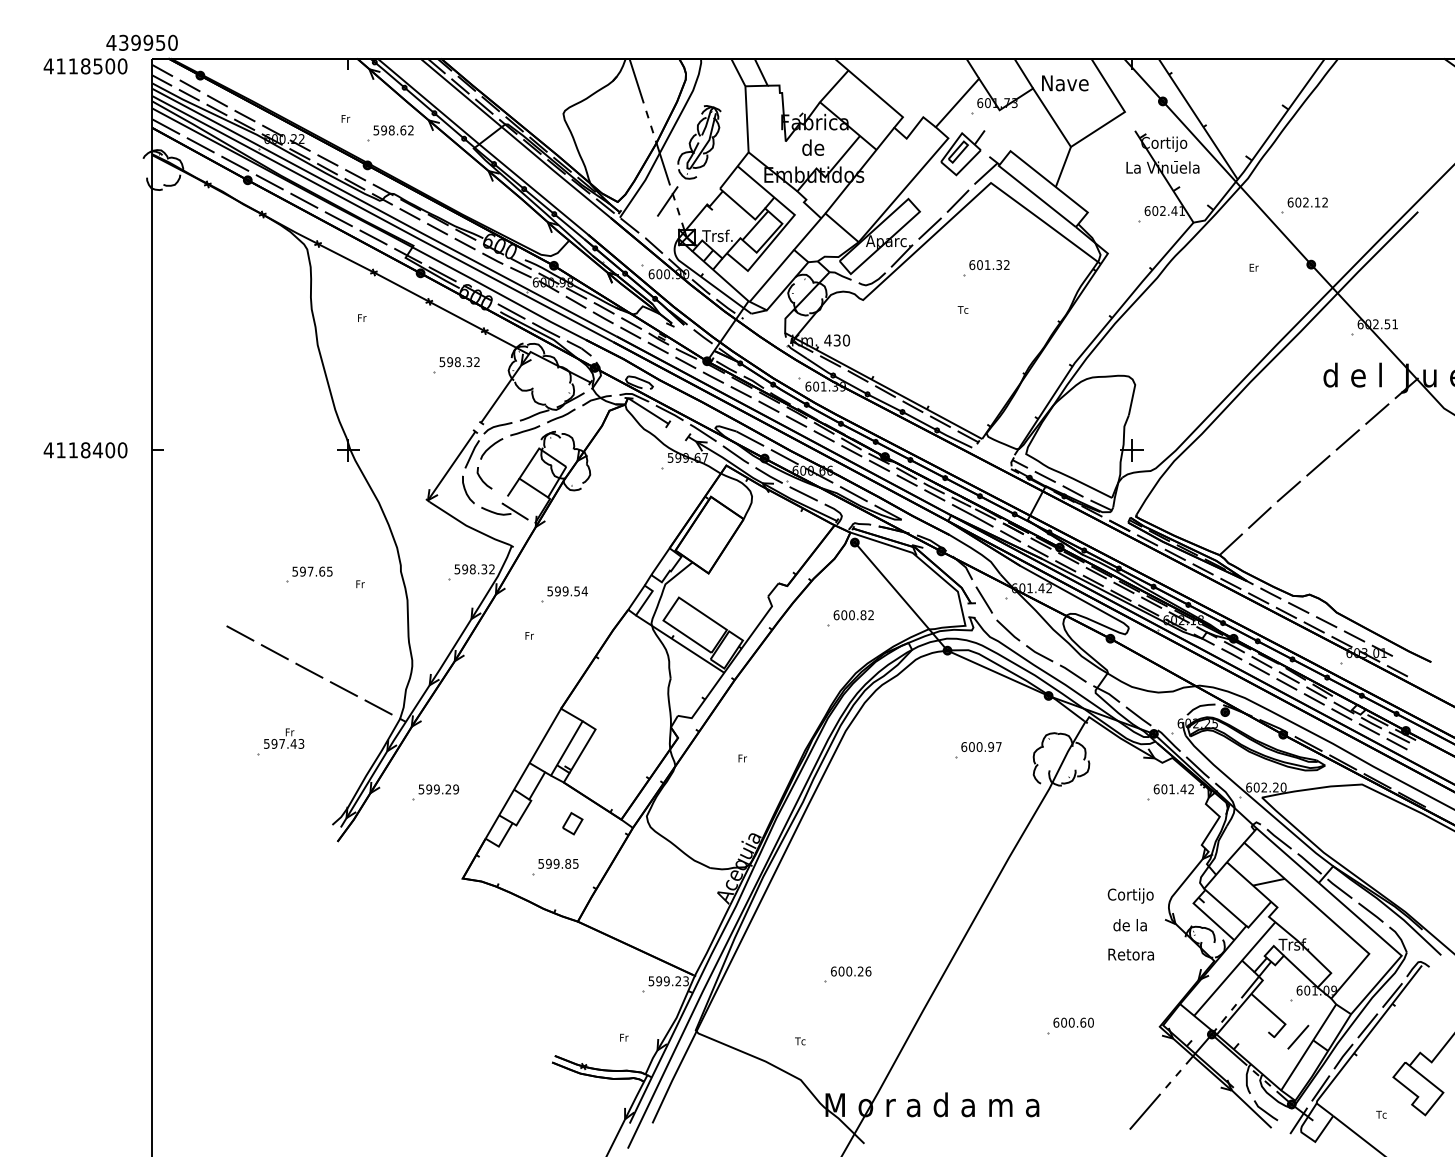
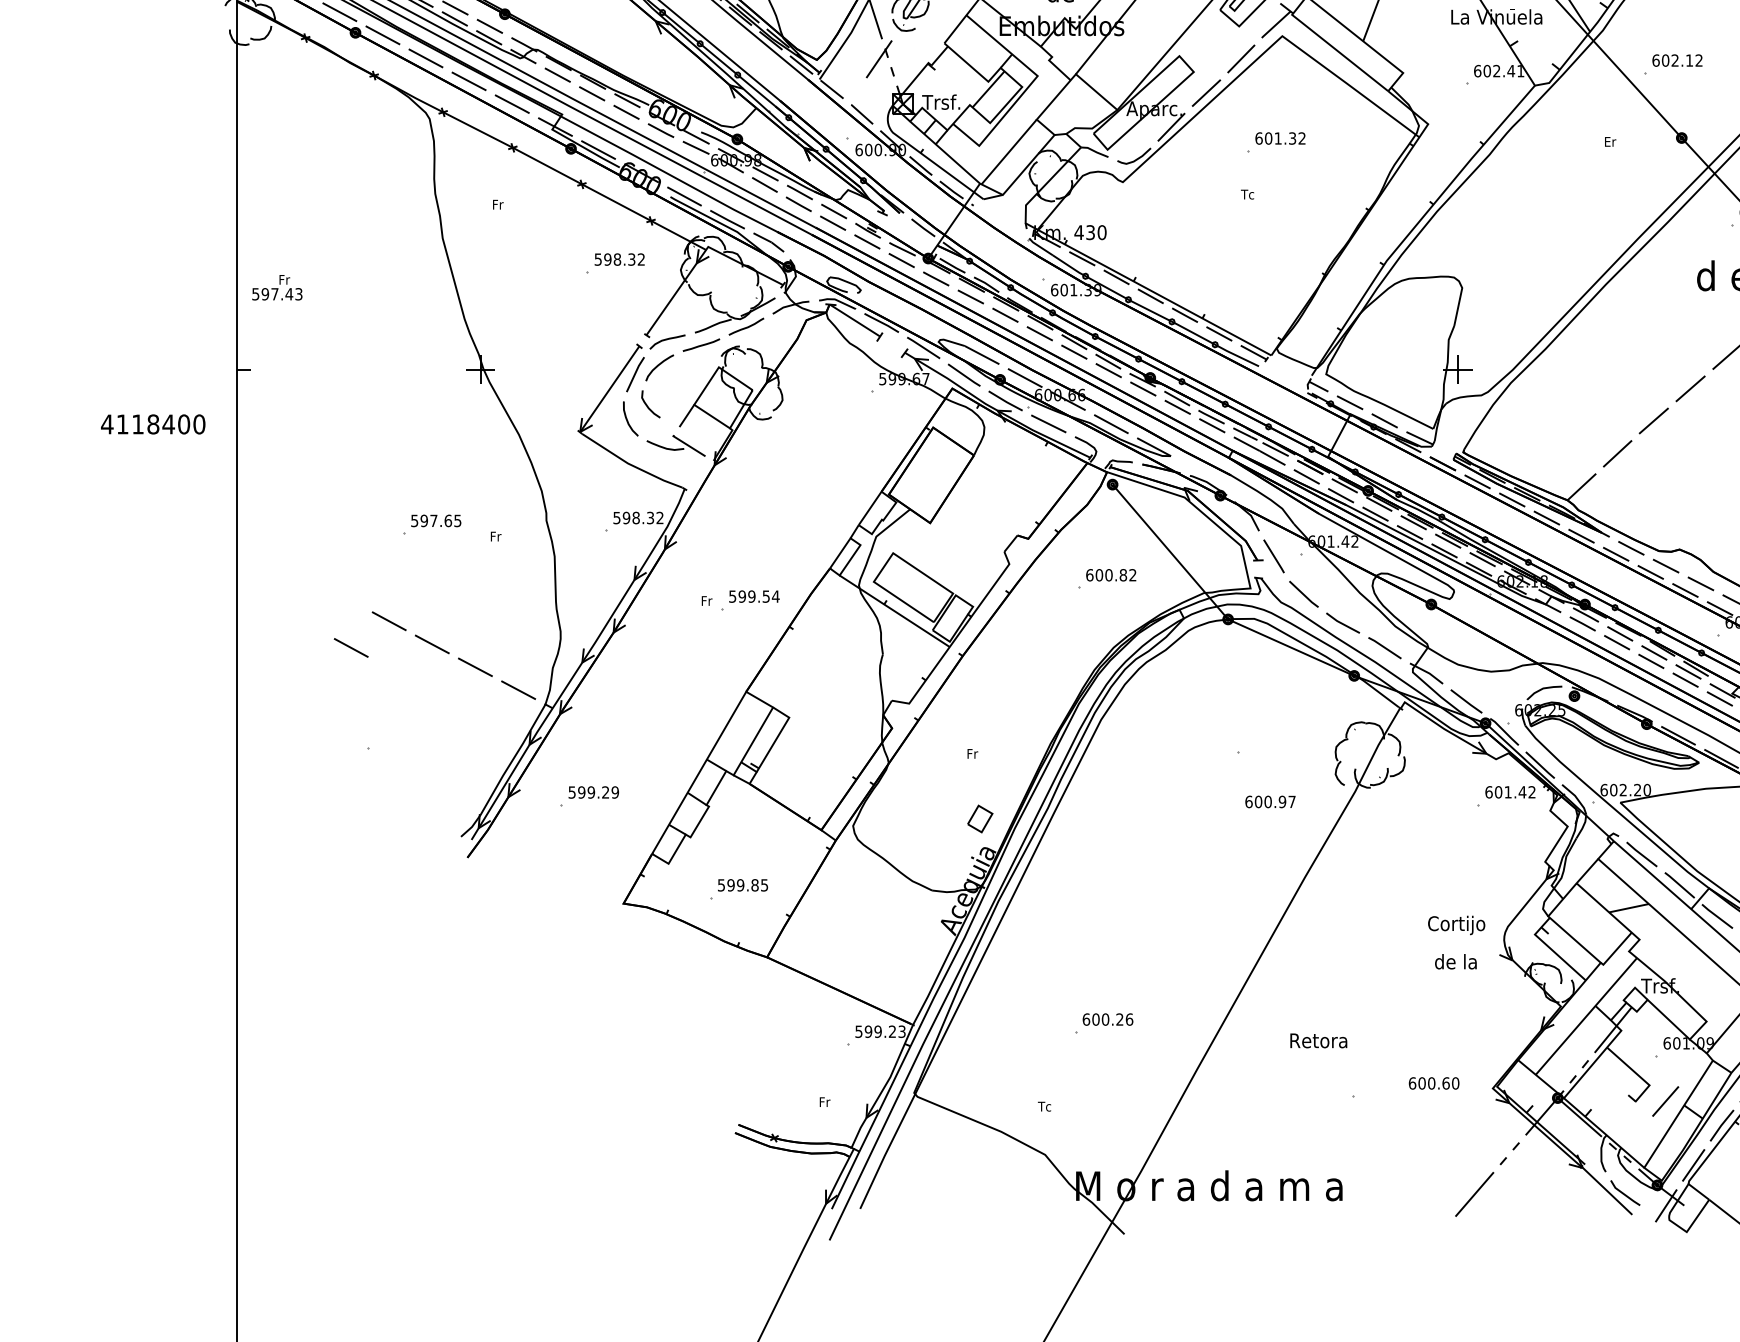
text: (85, 450) -> (153, 424), moved
part: (564, 594) -> (750, 600), moved
line: (240, 633) -> (351, 647), moved
text: (284, 738) -> (277, 287), moved
text: (981, 746) -> (1270, 801), moved
part: (572, 823) -> (979, 818), moved
text: (1130, 954) -> (1317, 1040), moved
text: (1073, 1022) -> (1433, 1083), moved

